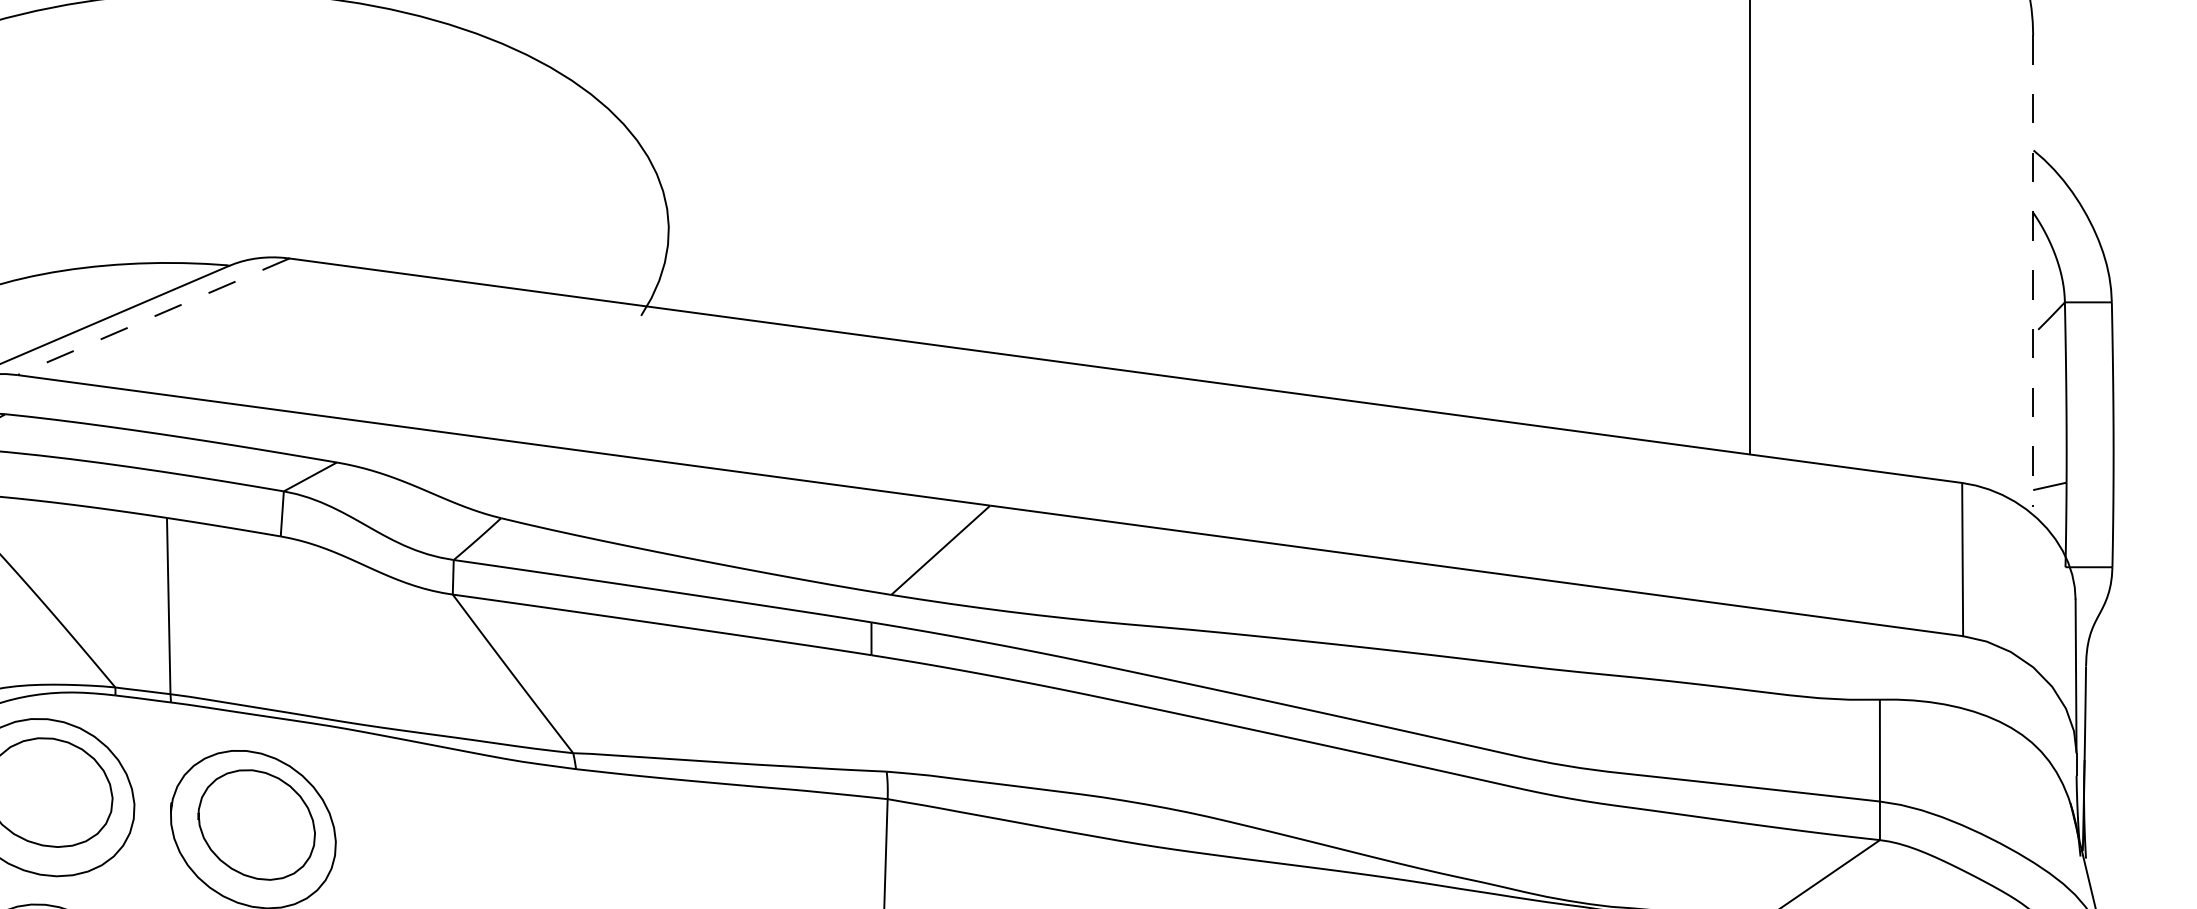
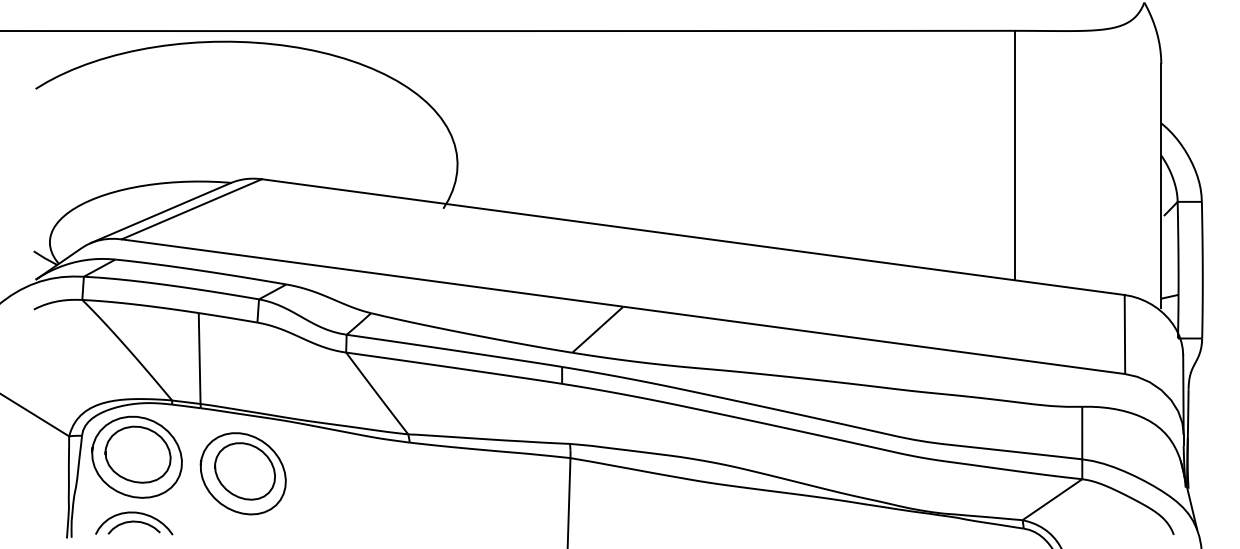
line: (2033, 270) -> (1161, 185), dashed -> solid
line: (152, 317) -> (191, 209), dashed -> solid

